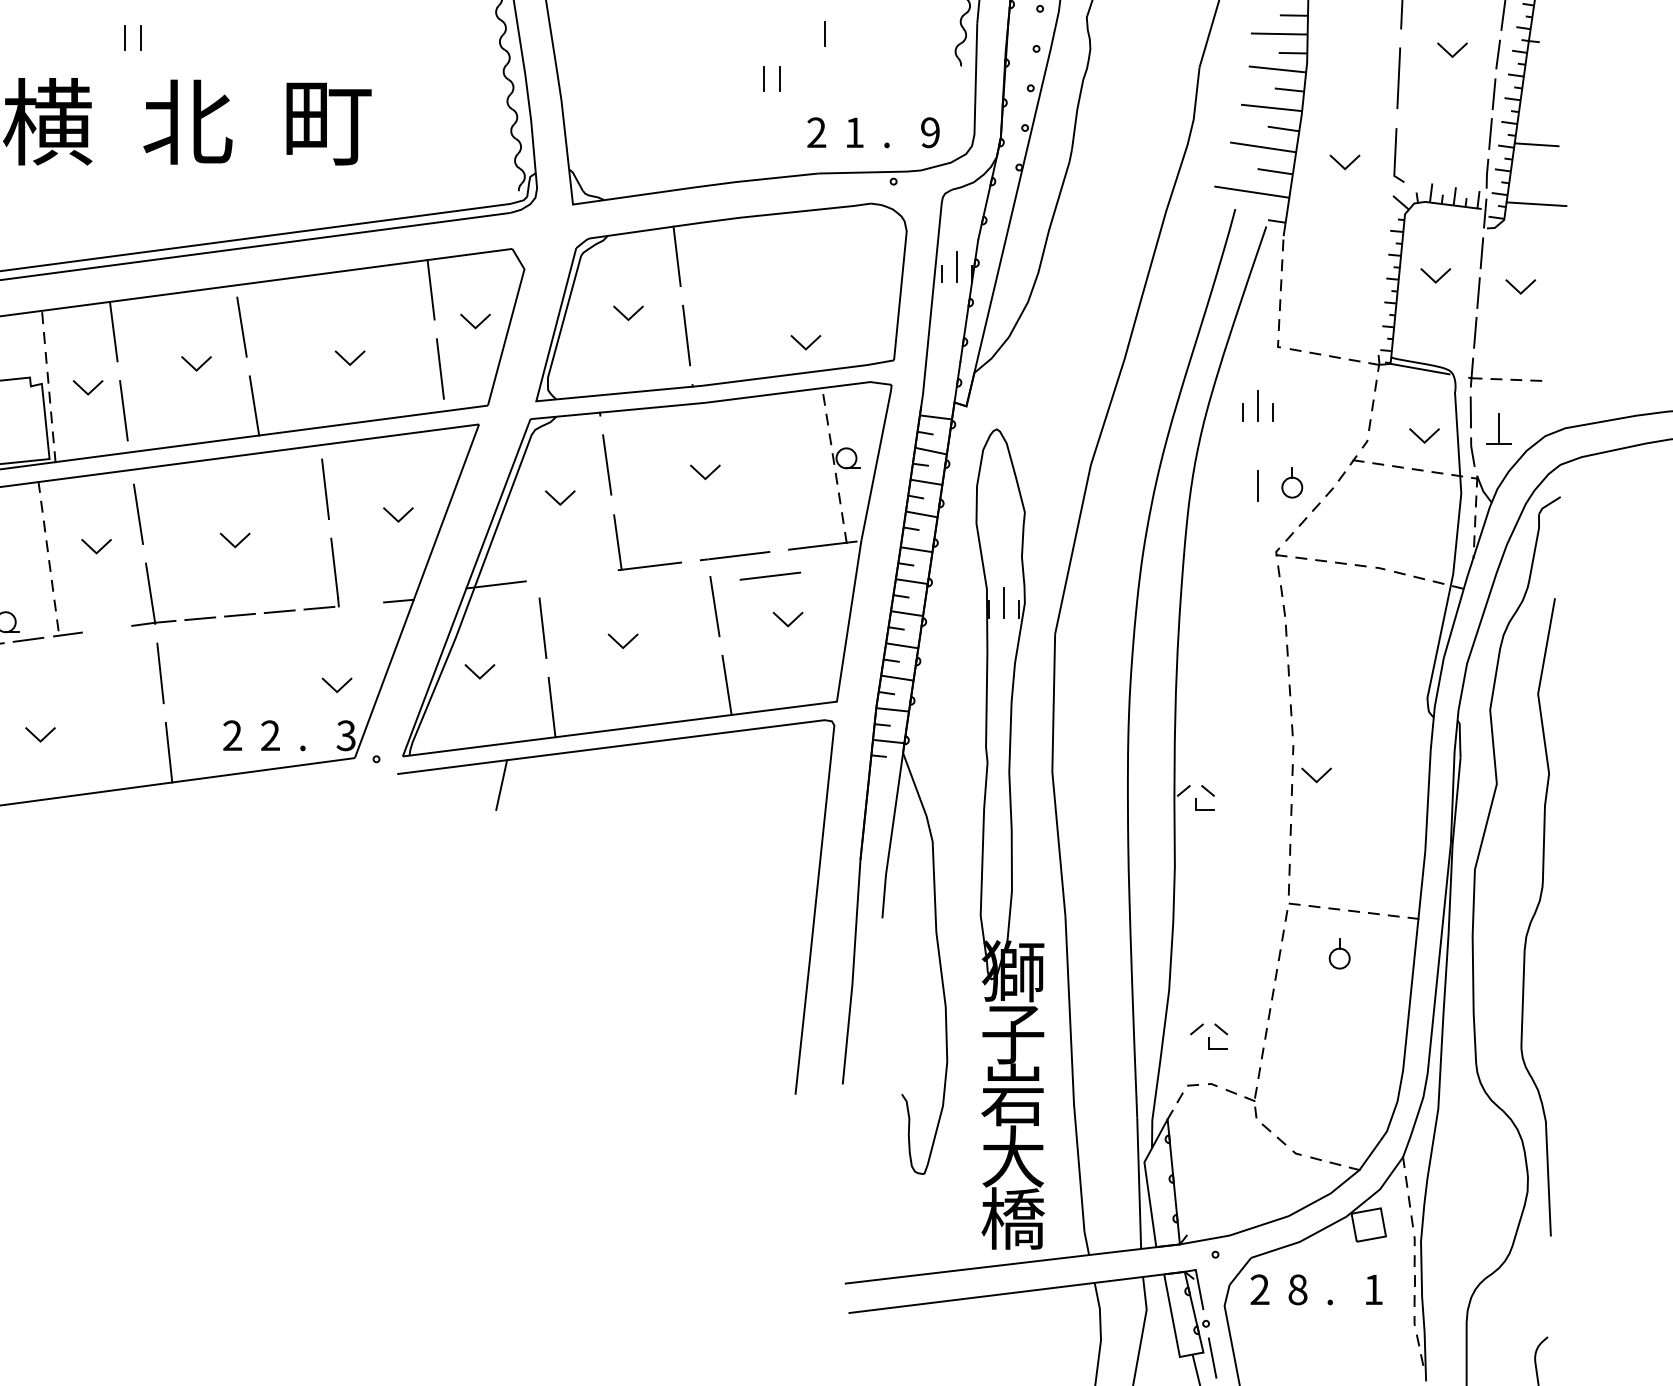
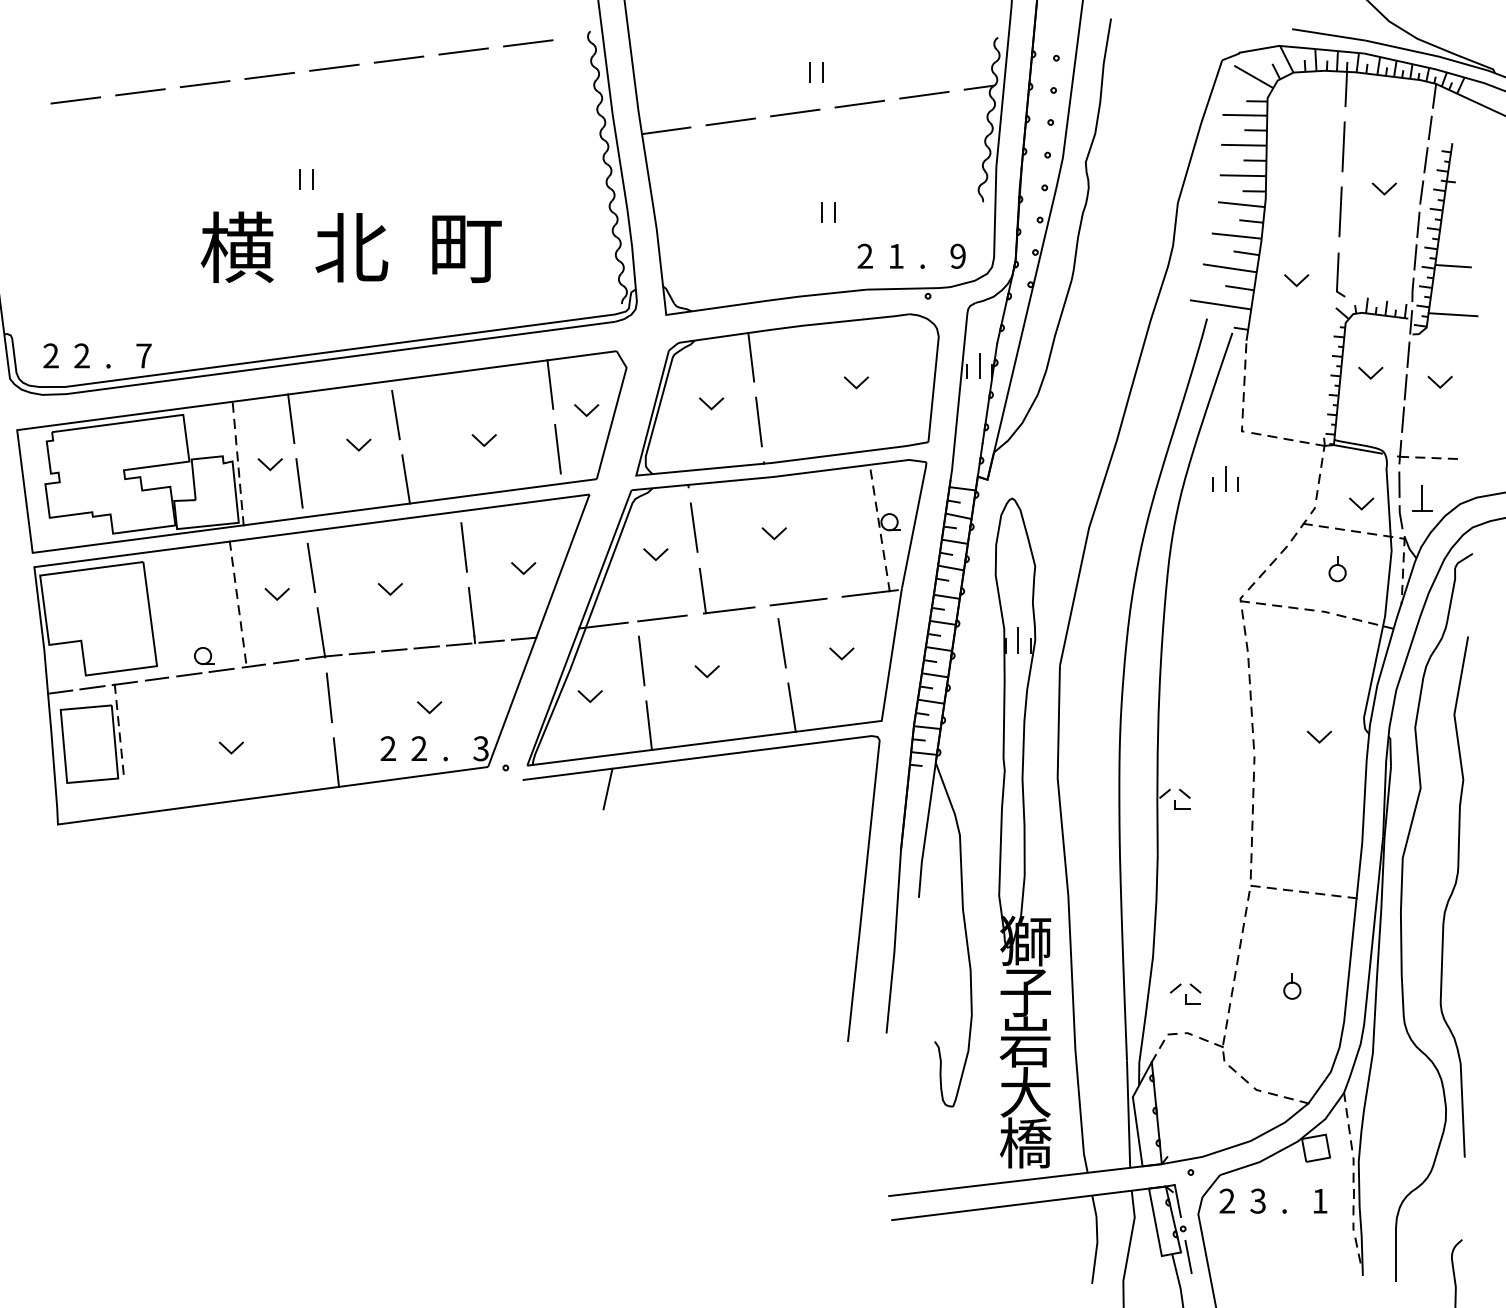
line: (824, 33) -> (871, 175), removed
line: (802, 344) -> (853, 384), moved
part: (1292, 483) -> (1337, 569), moved
line: (1257, 485) -> (1225, 544), removed
line: (770, 576) -> (662, 618), moved
line: (359, 604) -> (491, 641), added
line: (107, 628) -> (286, 661), added
line: (334, 687) -> (427, 709), moved
line: (1312, 777) -> (1316, 738), moved
part: (1339, 953) -> (1292, 986), moved
text: (1297, 1288) -> (1257, 1200), 8 -> 3

